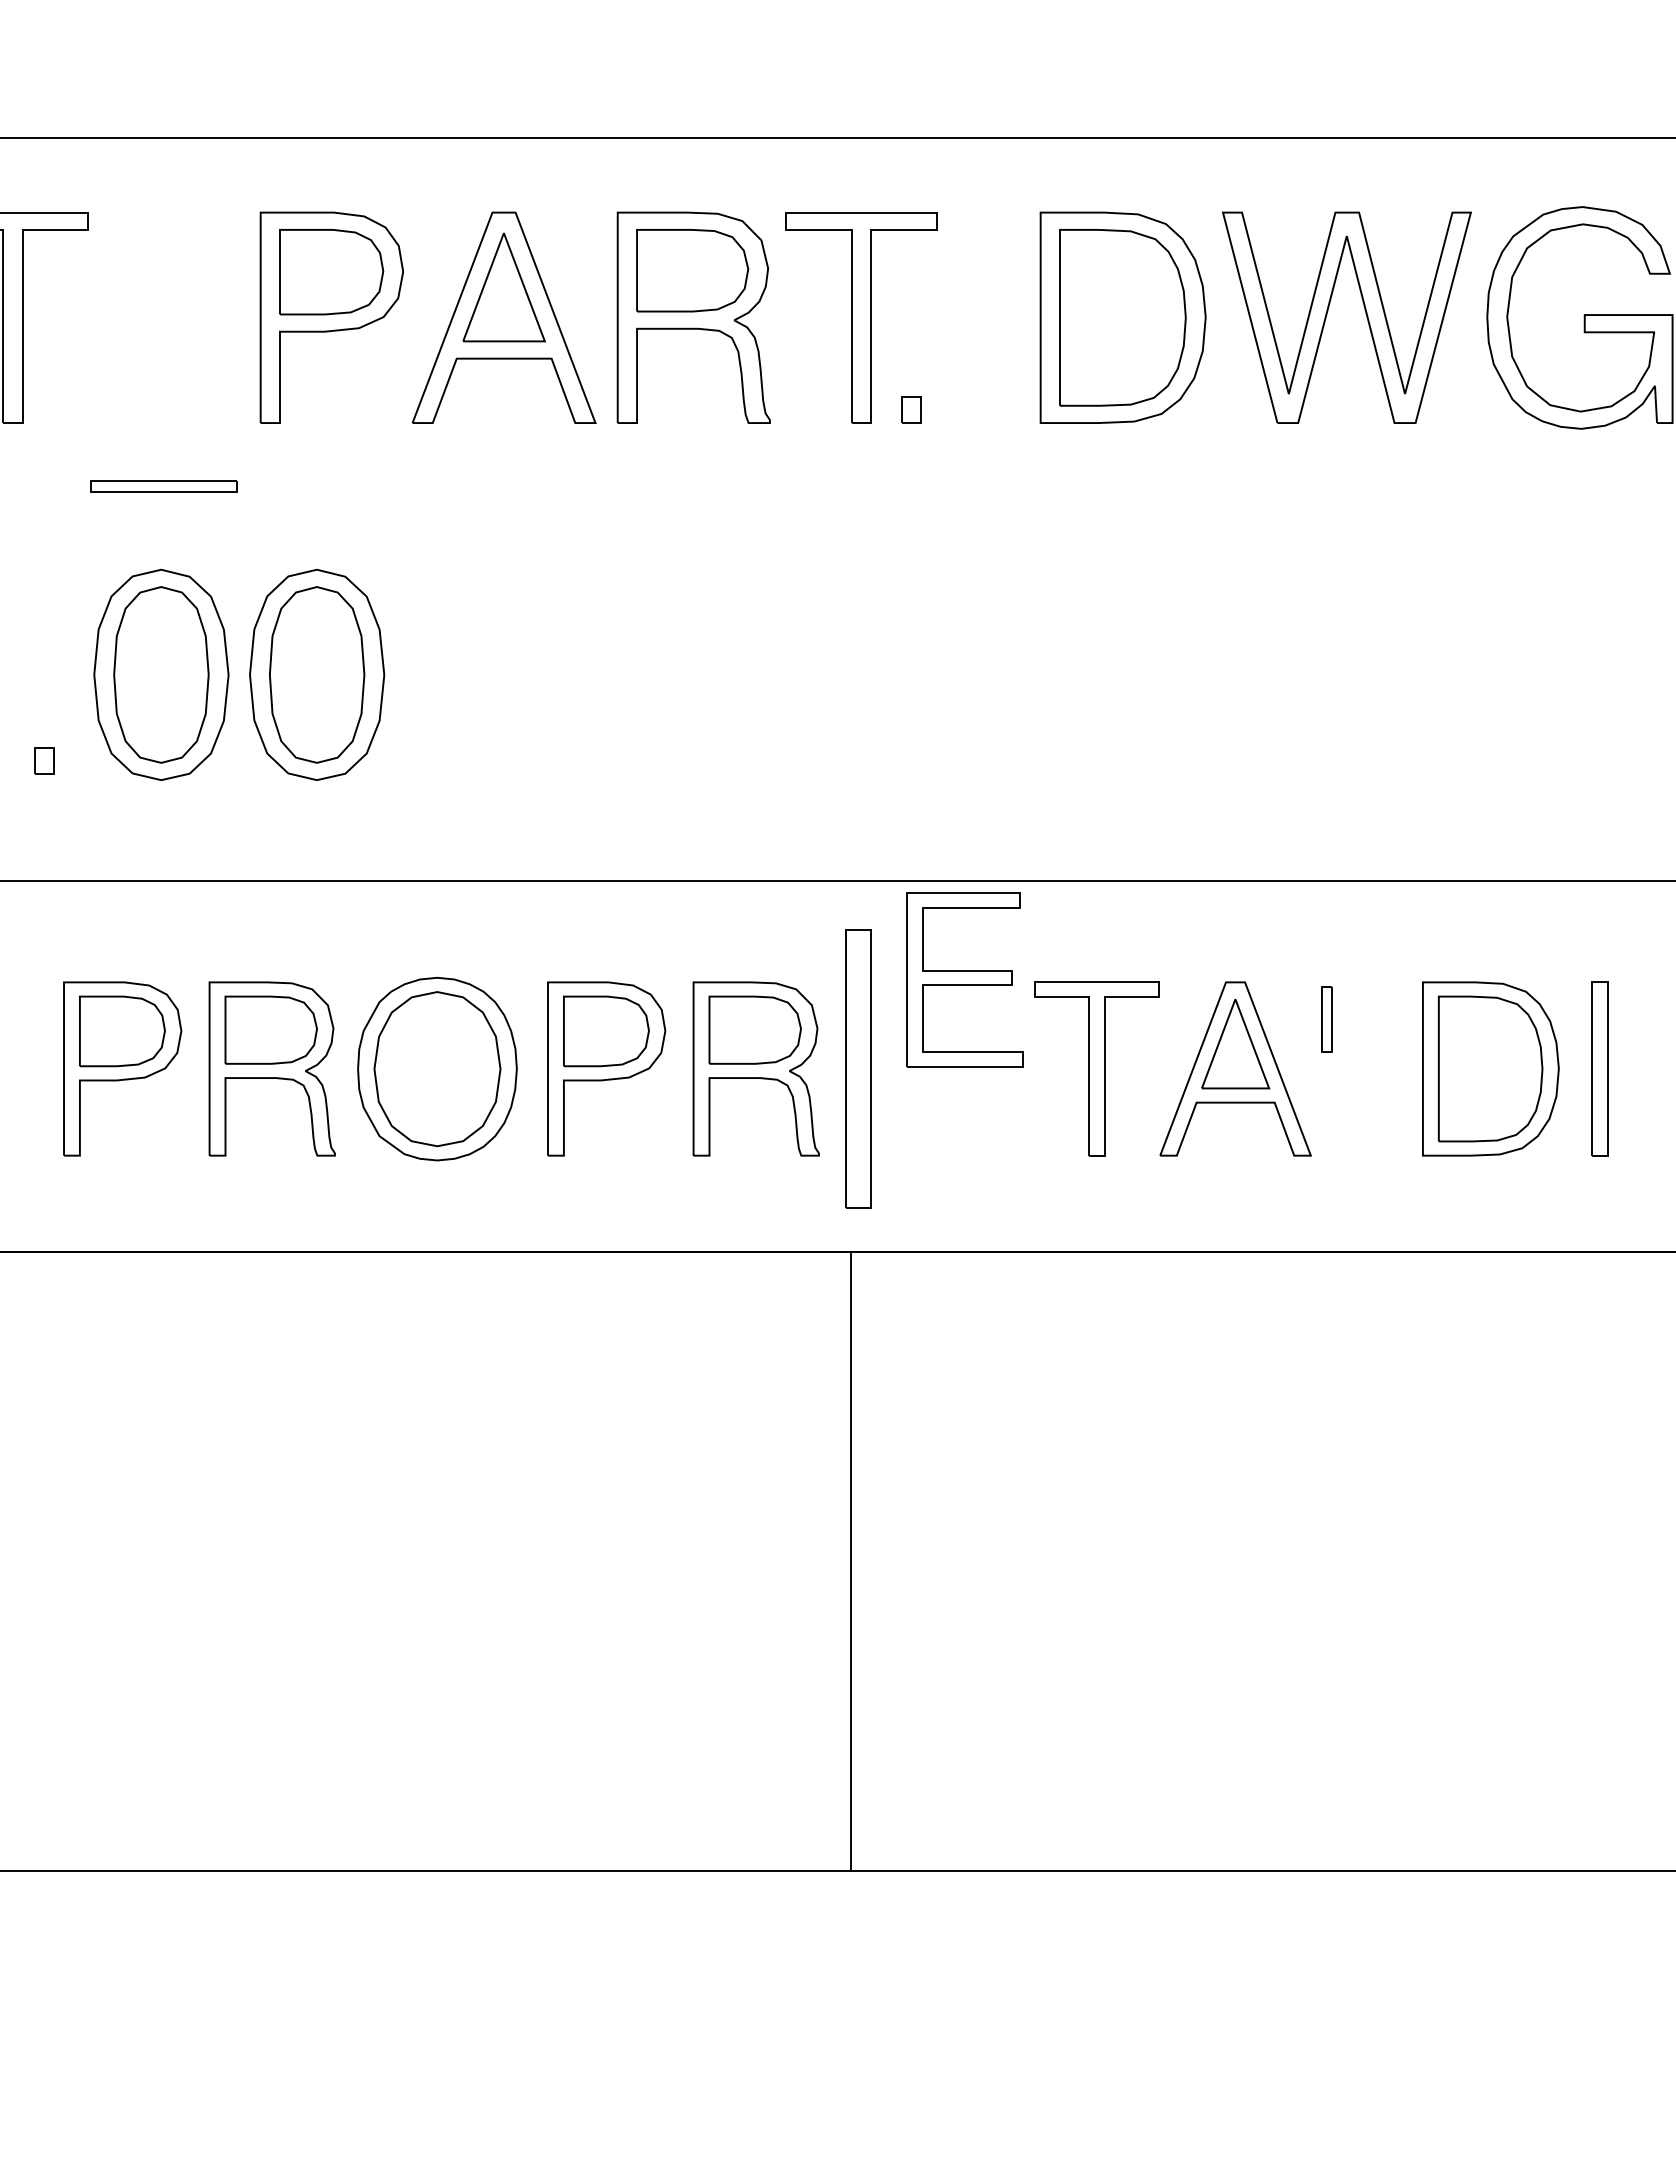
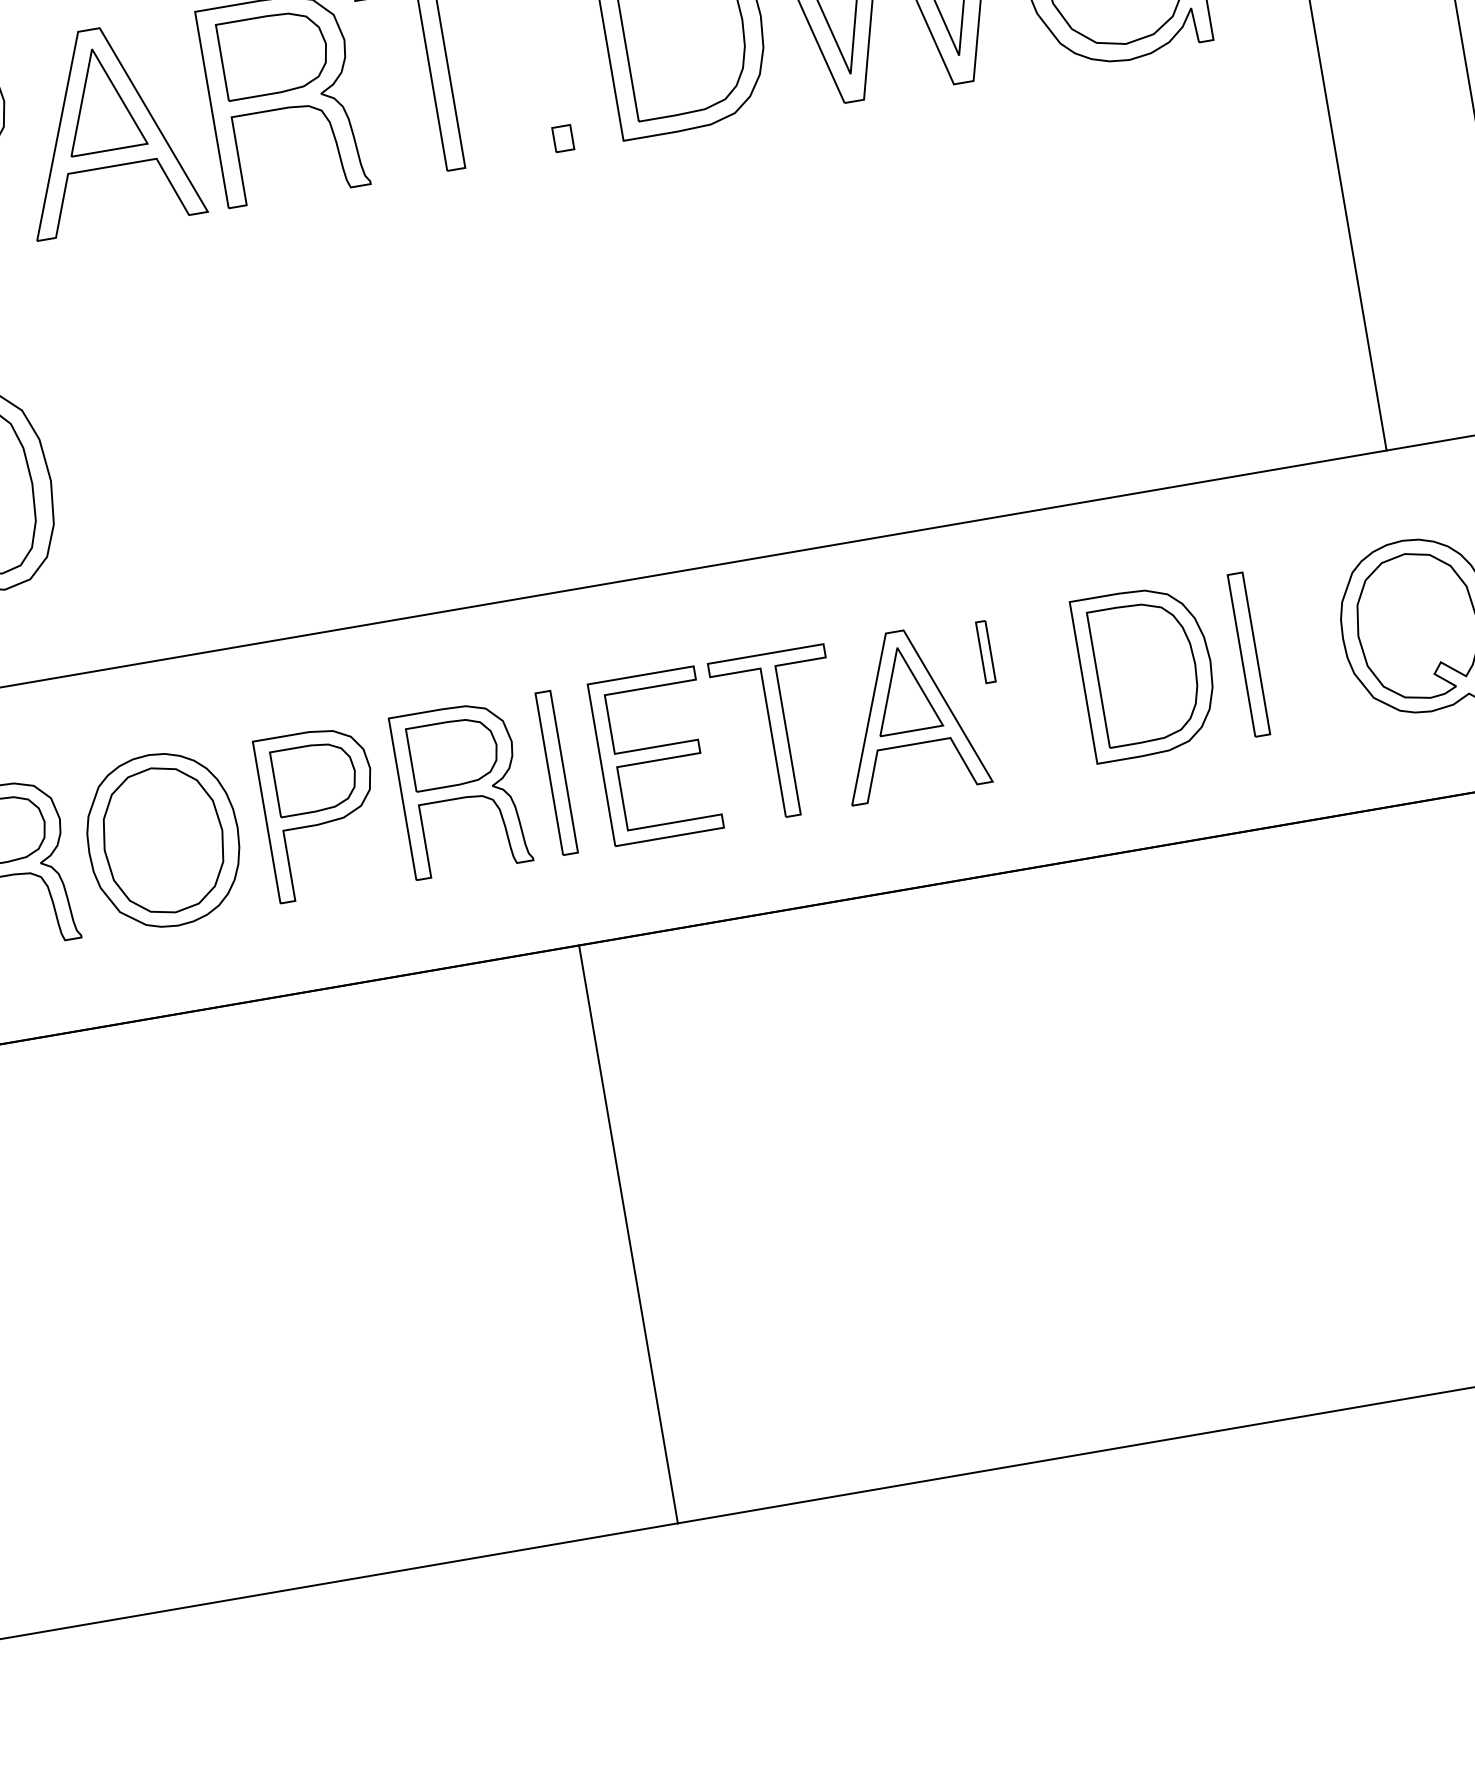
part: (911, 409) -> (563, 138), moved
part: (964, 979) -> (655, 755), moved
part: (858, 1068) -> (556, 772), size x0.62

